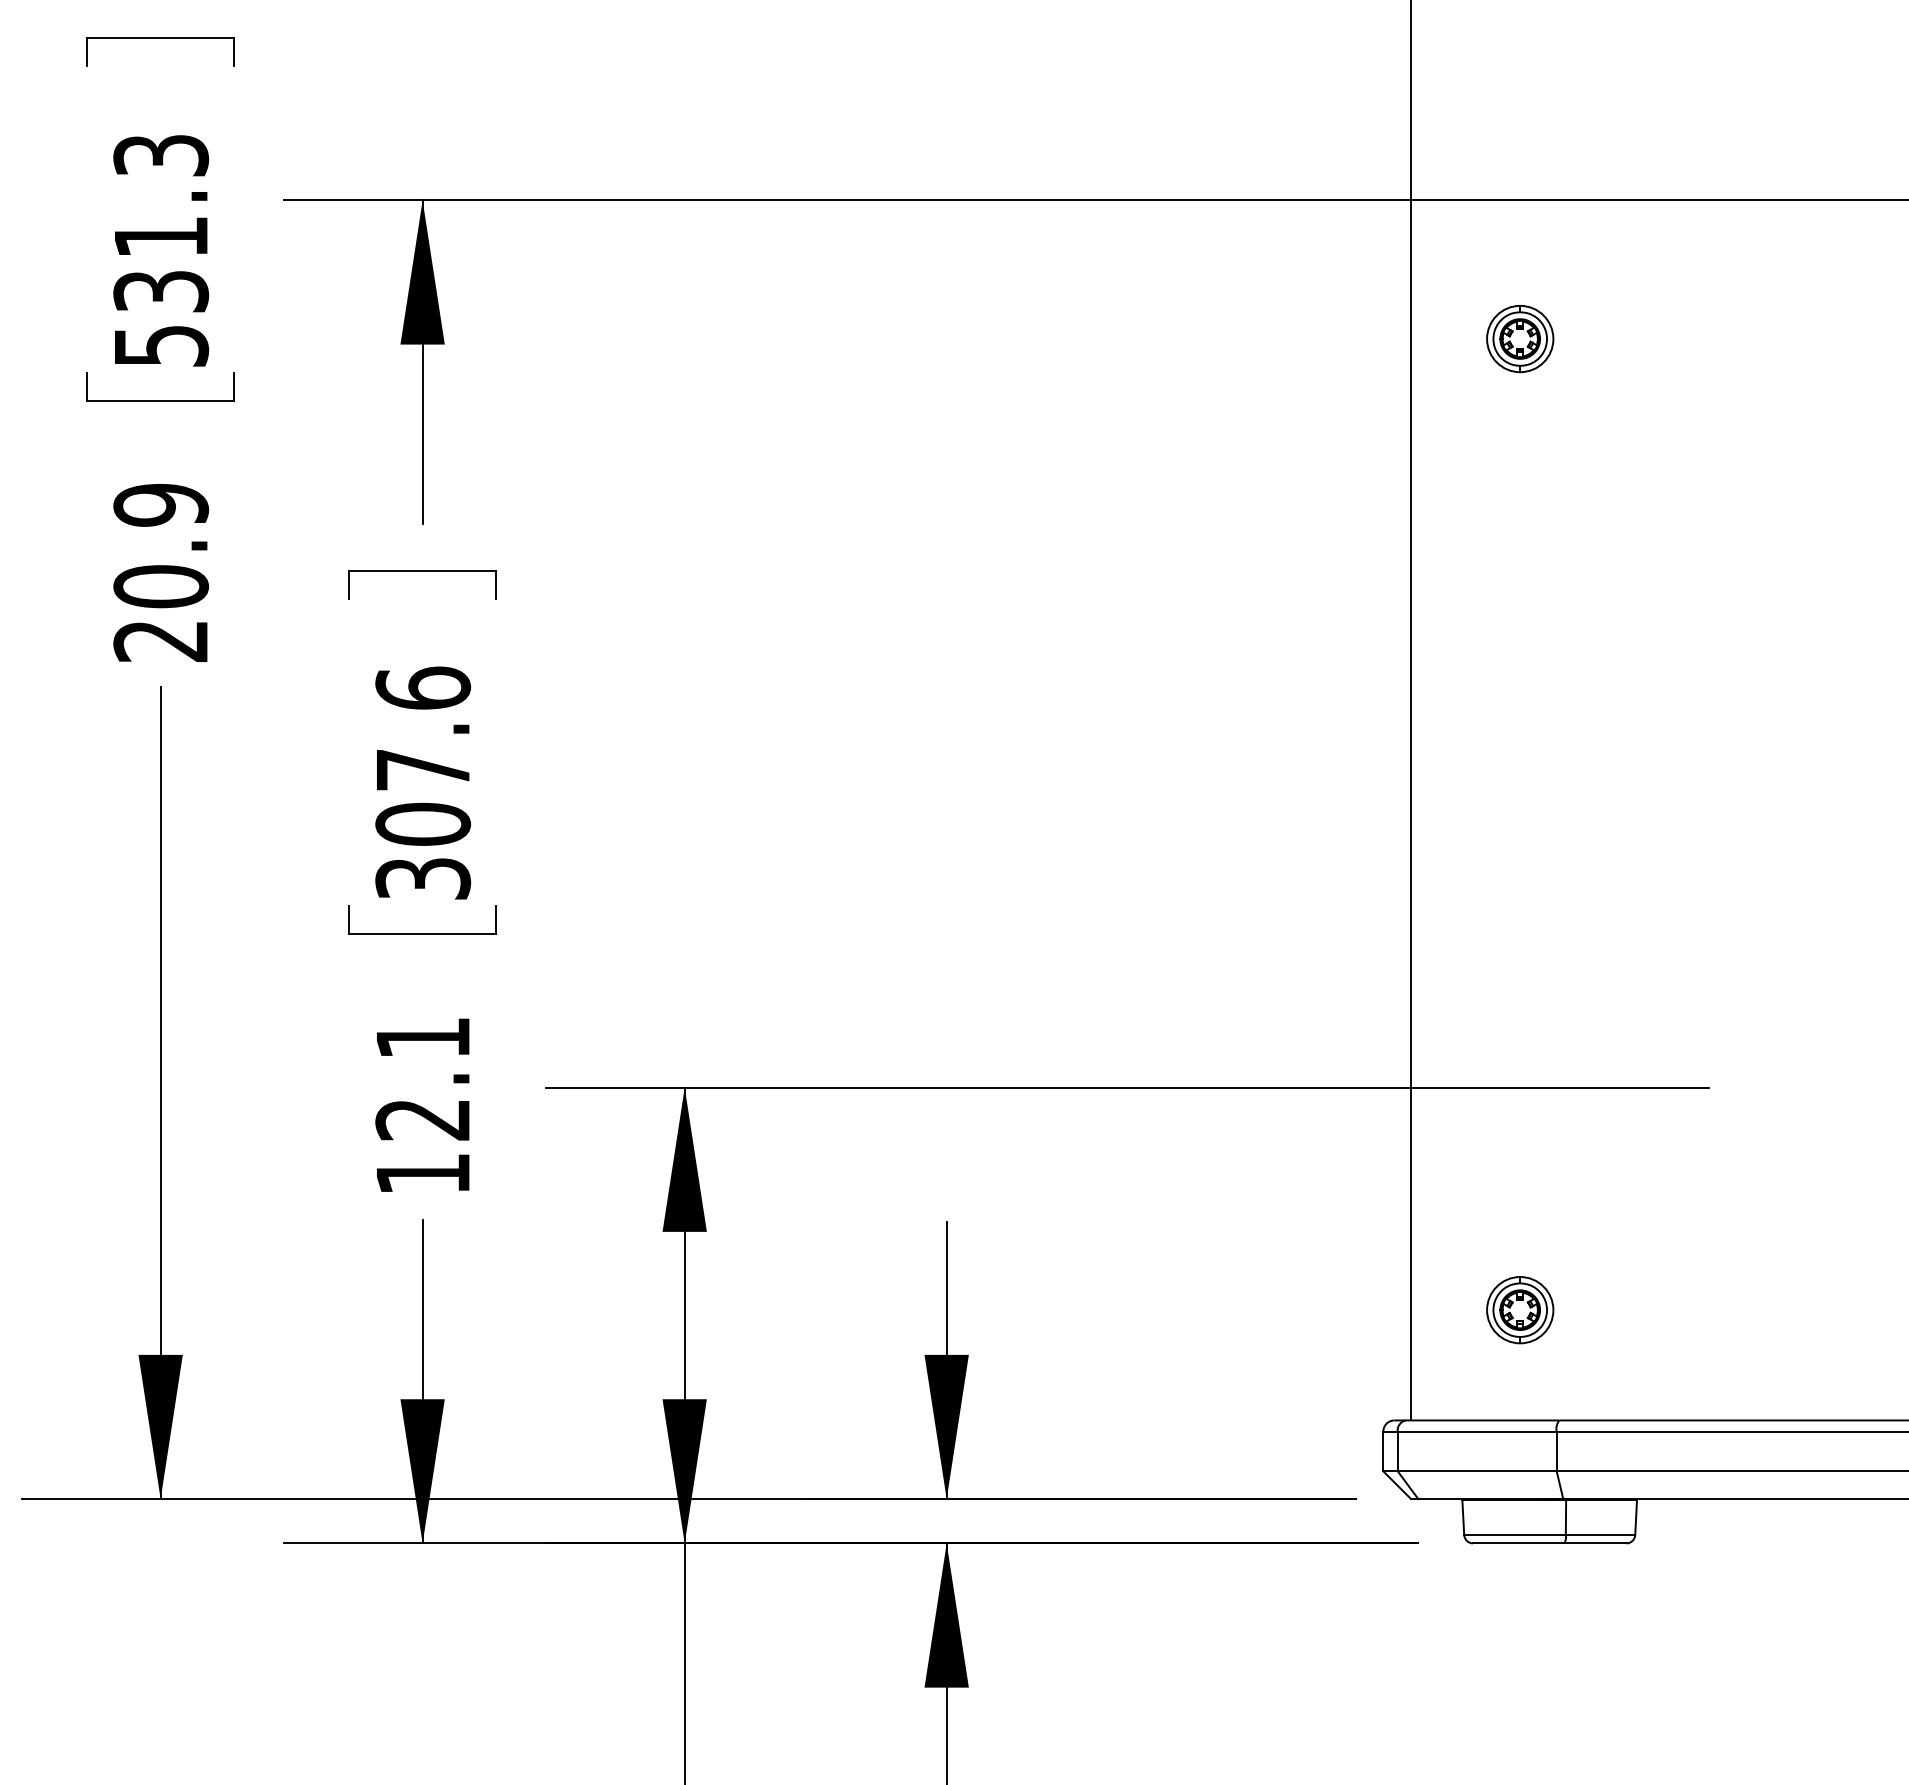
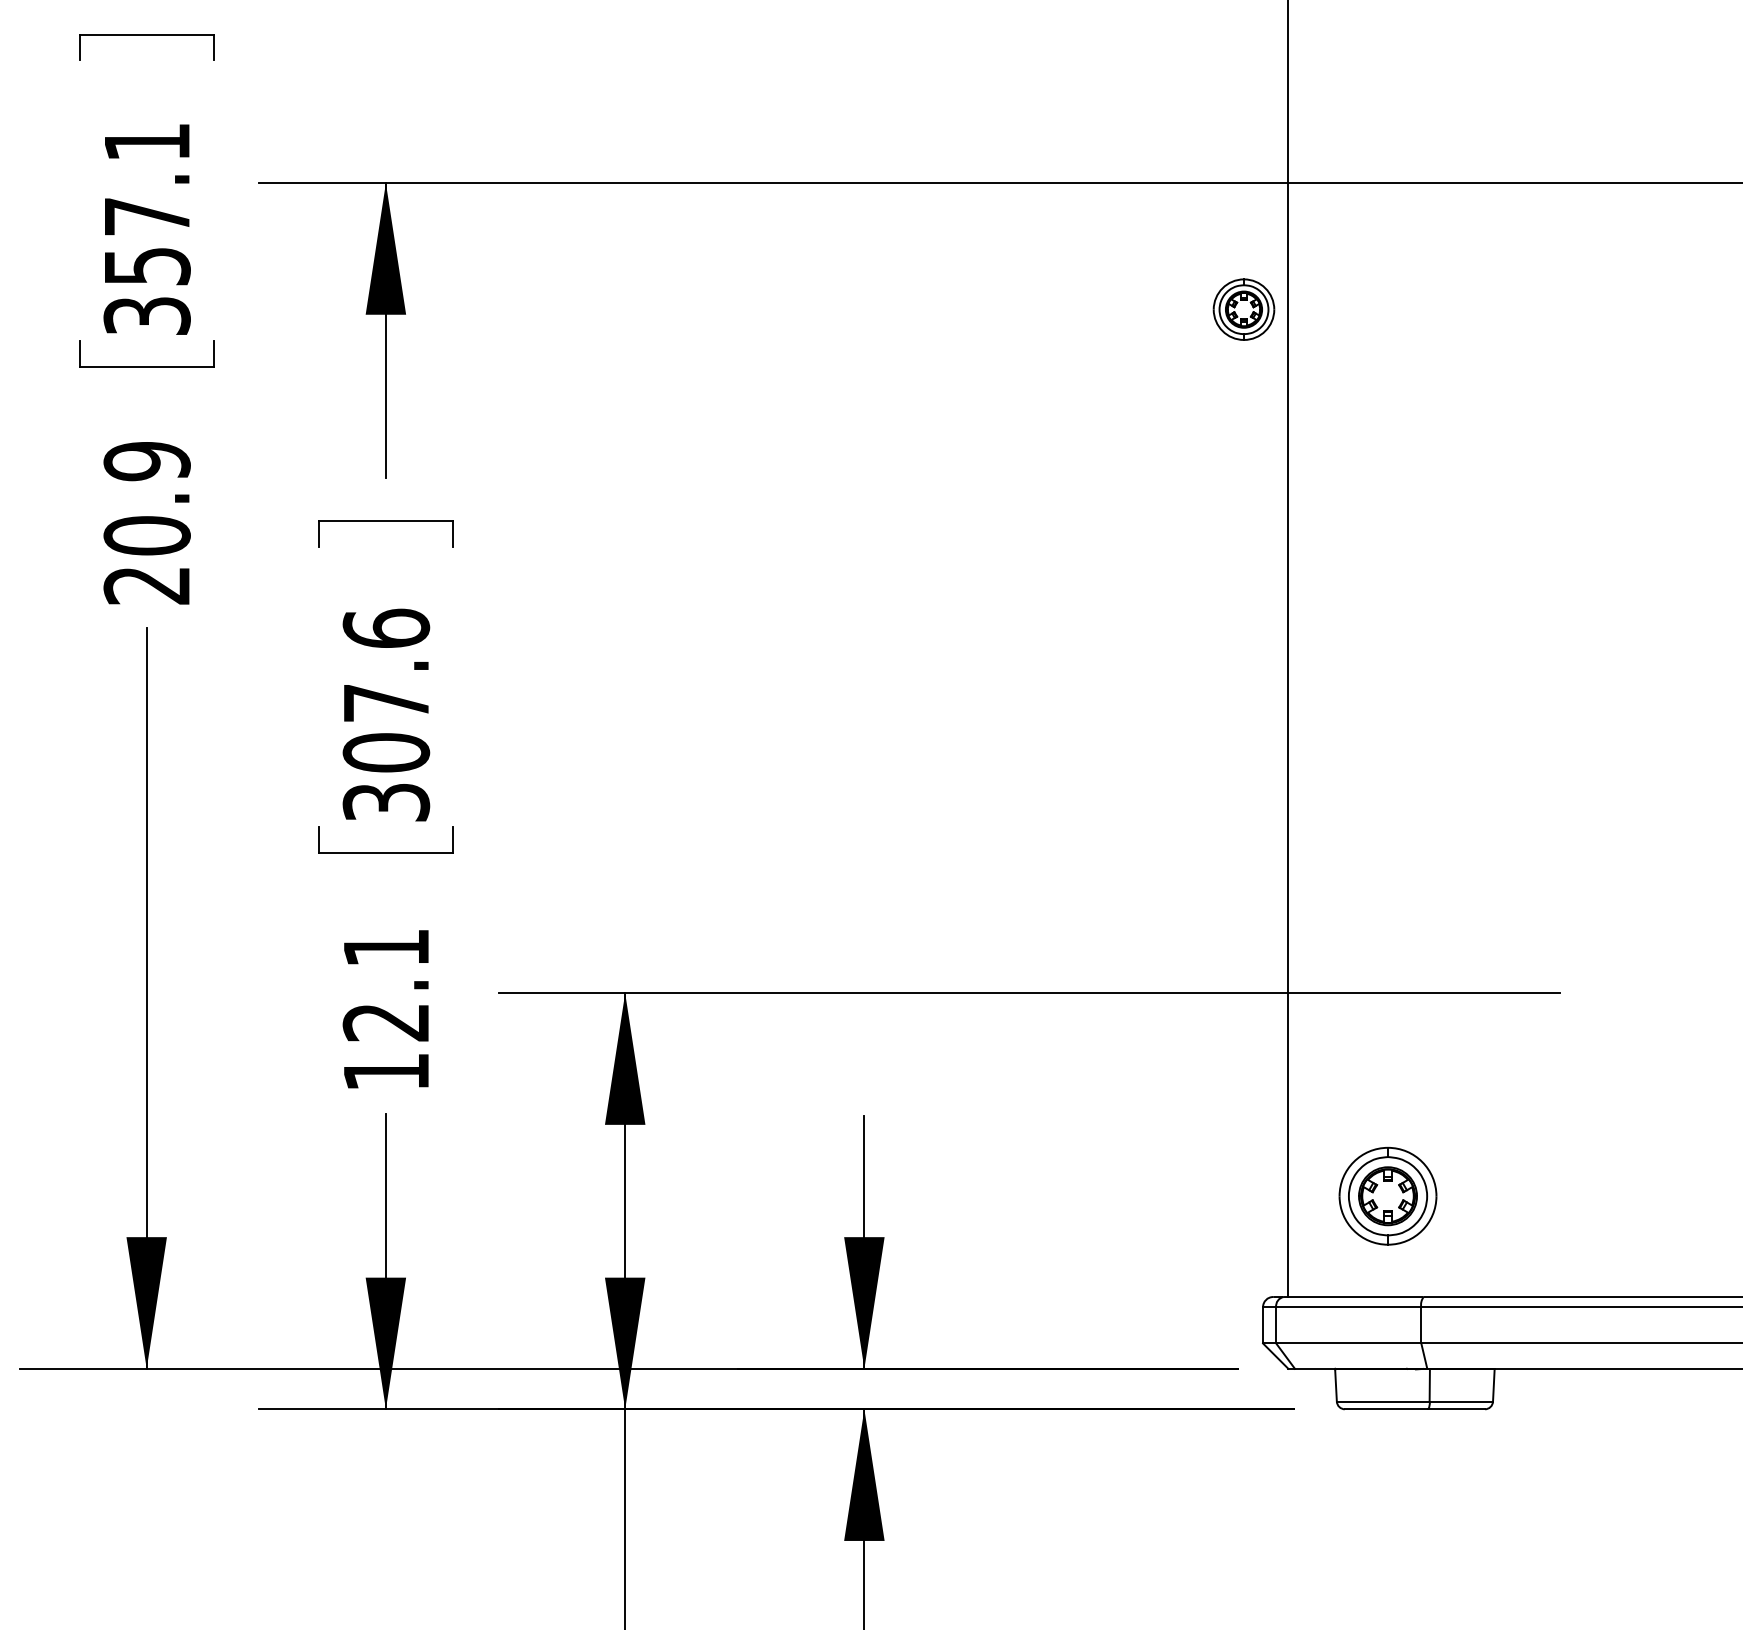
text: (160, 250) -> (146, 228), 531.3 -> 357.1
part: (1519, 338) -> (1243, 309), moved
part: (1519, 1310) -> (1387, 1196), size x1.6

